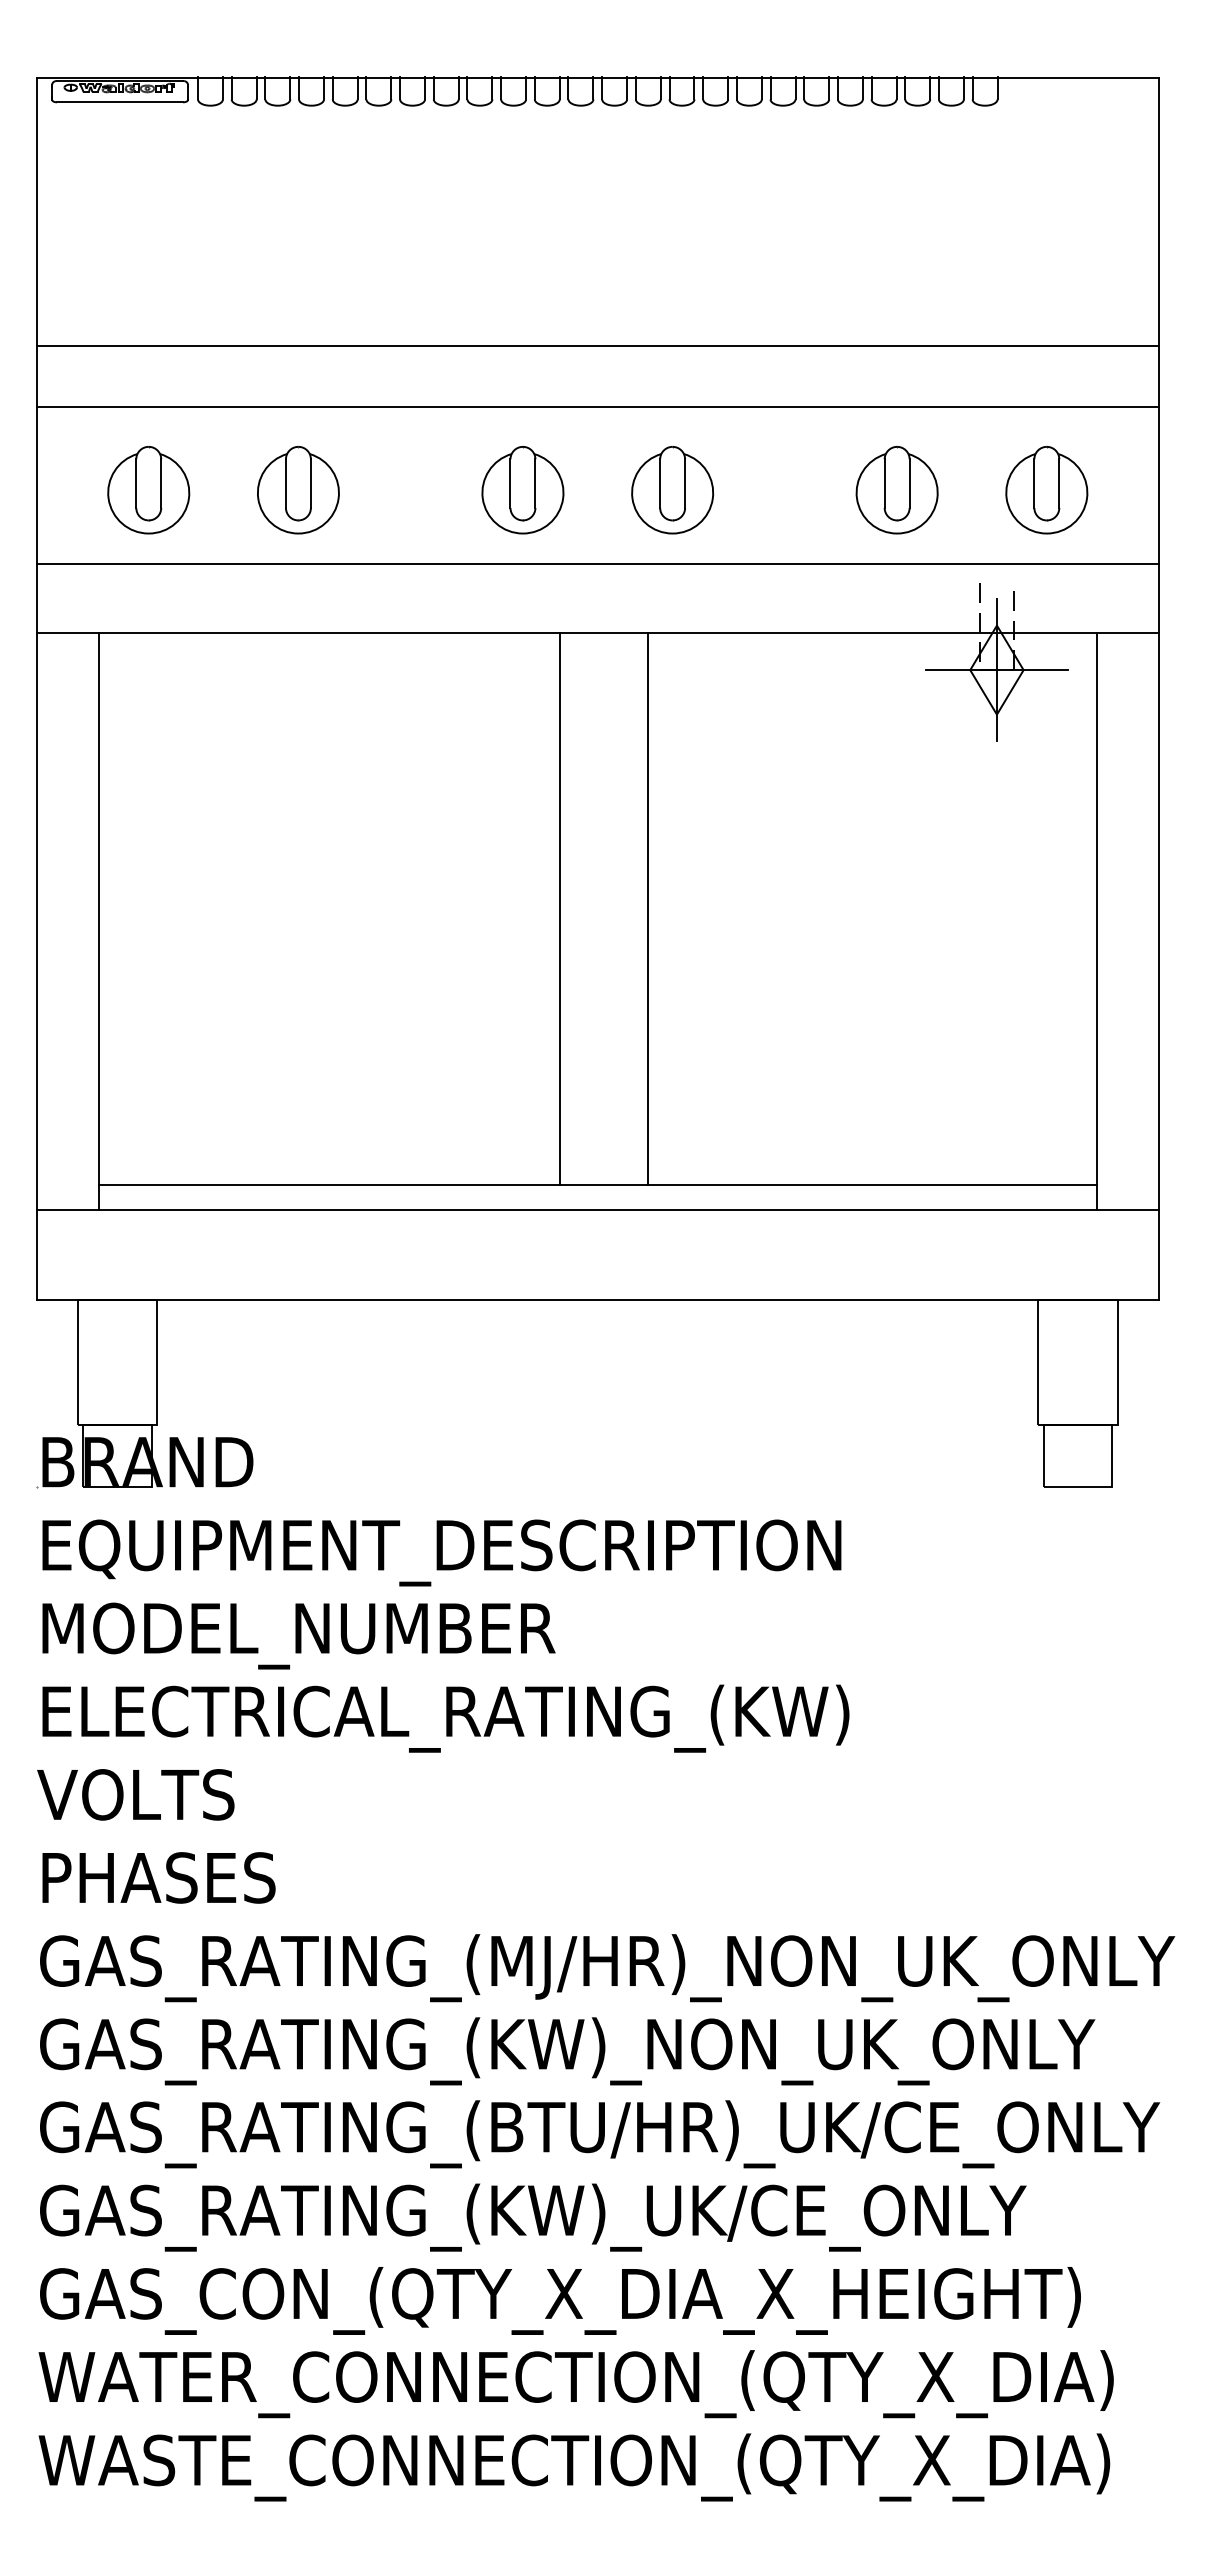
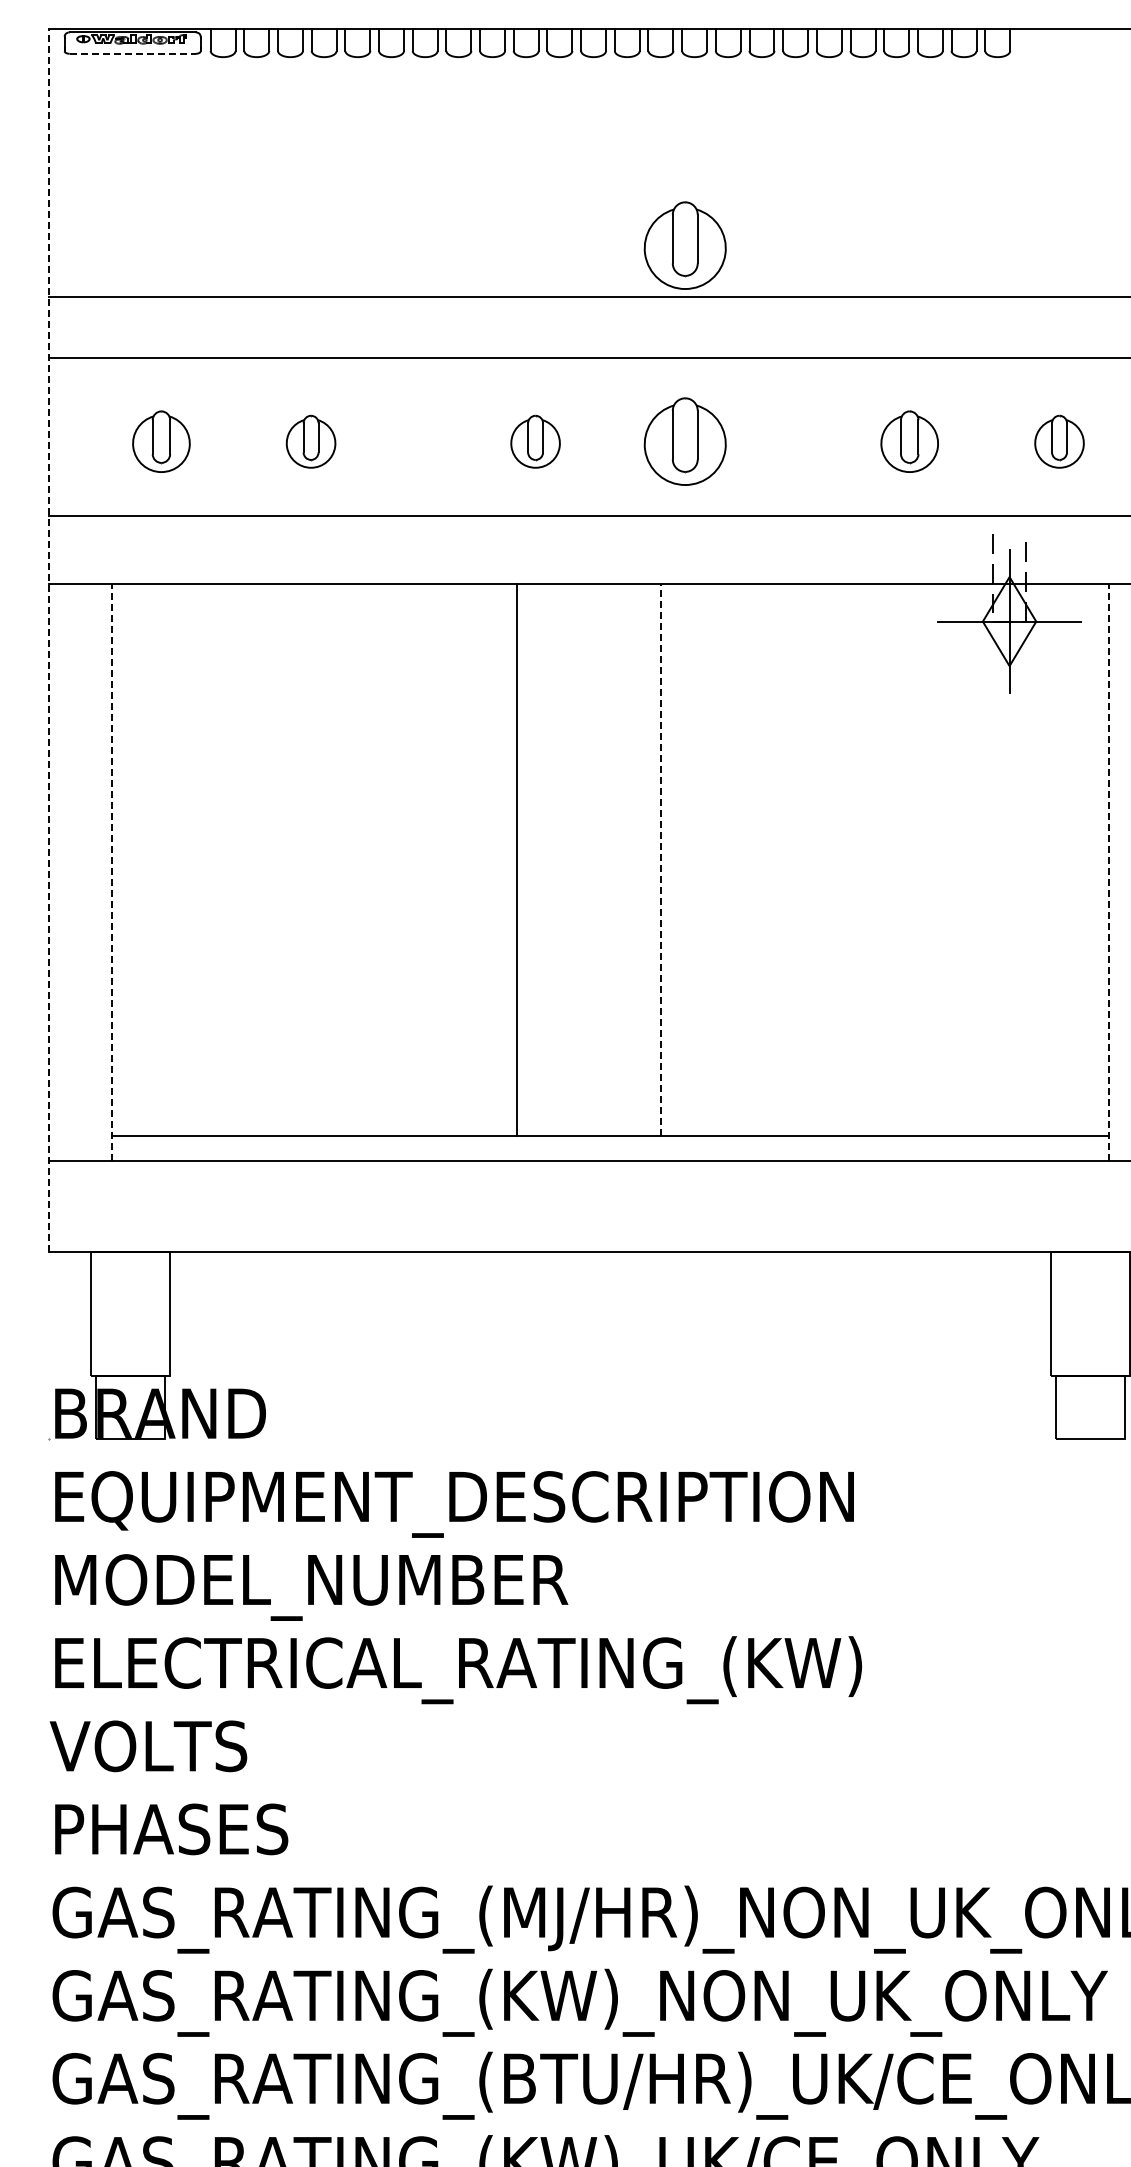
line: (120, 102) -> (133, 53), solid -> dashed
part: (672, 294) -> (685, 245), added
part: (148, 490) -> (161, 441), size x0.7
part: (298, 490) -> (311, 441), size x0.6
part: (522, 490) -> (535, 441), size x0.6
part: (896, 490) -> (909, 441), size x0.7
part: (1046, 490) -> (1059, 441), size x0.6
line: (36, 688) -> (49, 639), solid -> dashed
line: (559, 908) -> (517, 859), moved
line: (648, 908) -> (661, 859), solid -> dashed
line: (98, 920) -> (111, 871), solid -> dashed
line: (1096, 920) -> (1109, 871), solid -> dashed

